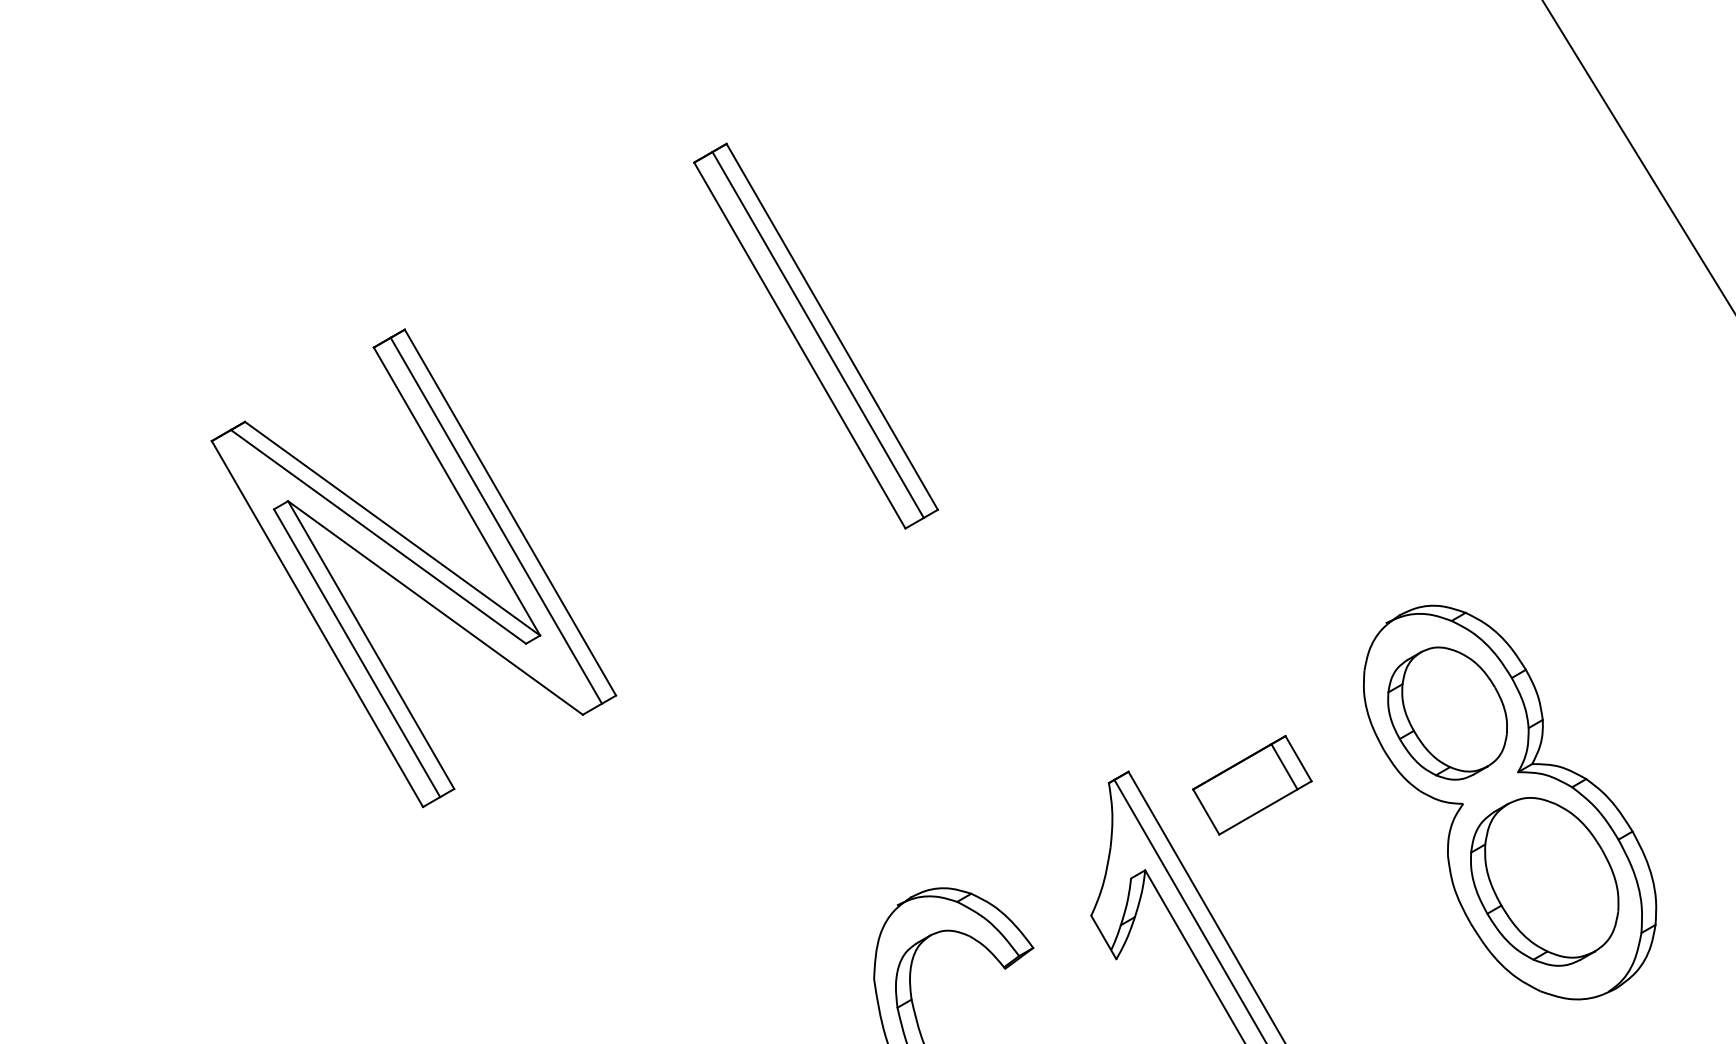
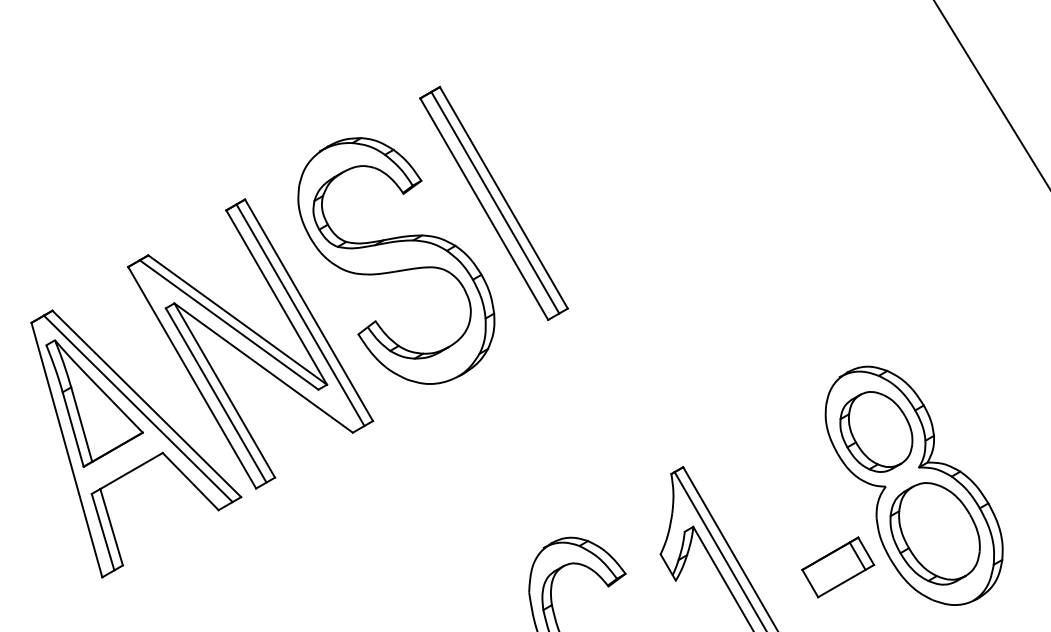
part: (654, 430) -> (396, 260), added
part: (225, 732) -> (136, 443), added
part: (1252, 785) -> (838, 567), moved

